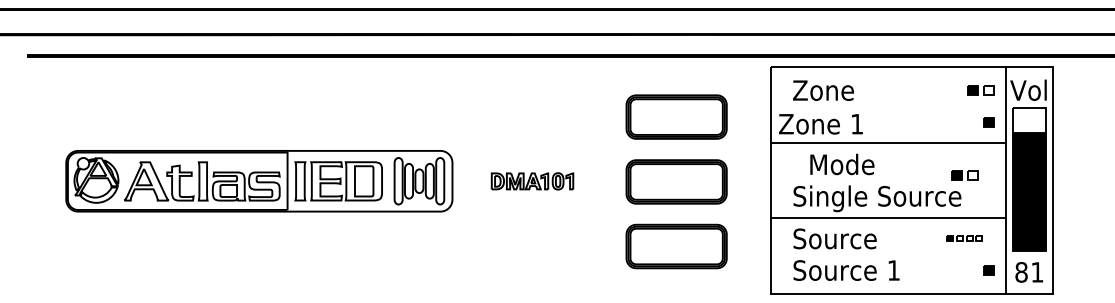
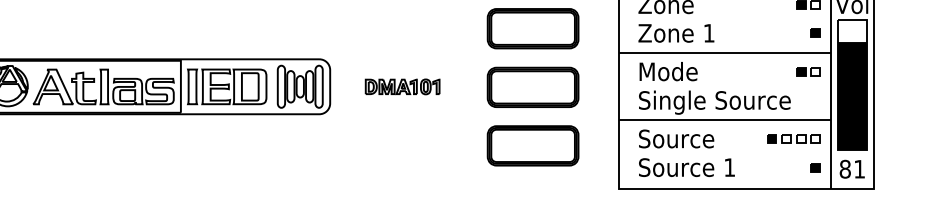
text: (820, 124) -> (675, 33), moved
text: (842, 164) -> (668, 71), moved
part: (964, 175) -> (808, 71), moved
part: (964, 238) -> (793, 138), size x1.67

